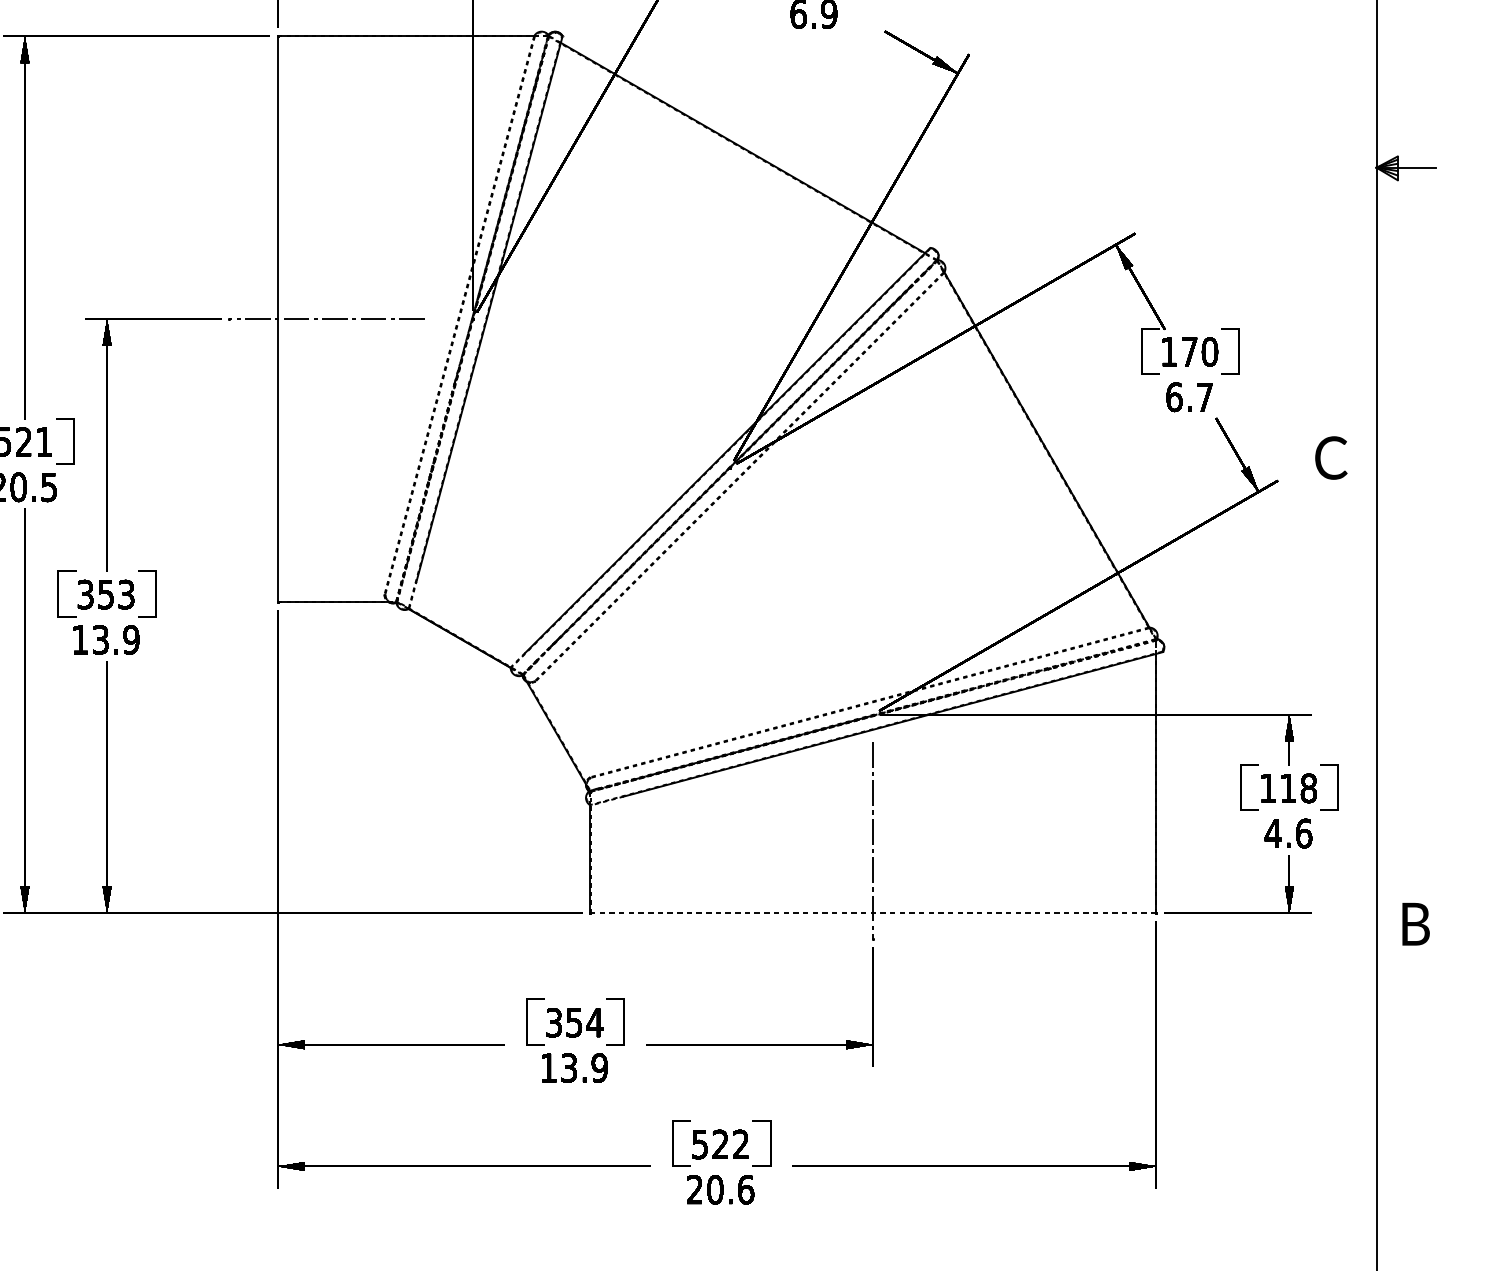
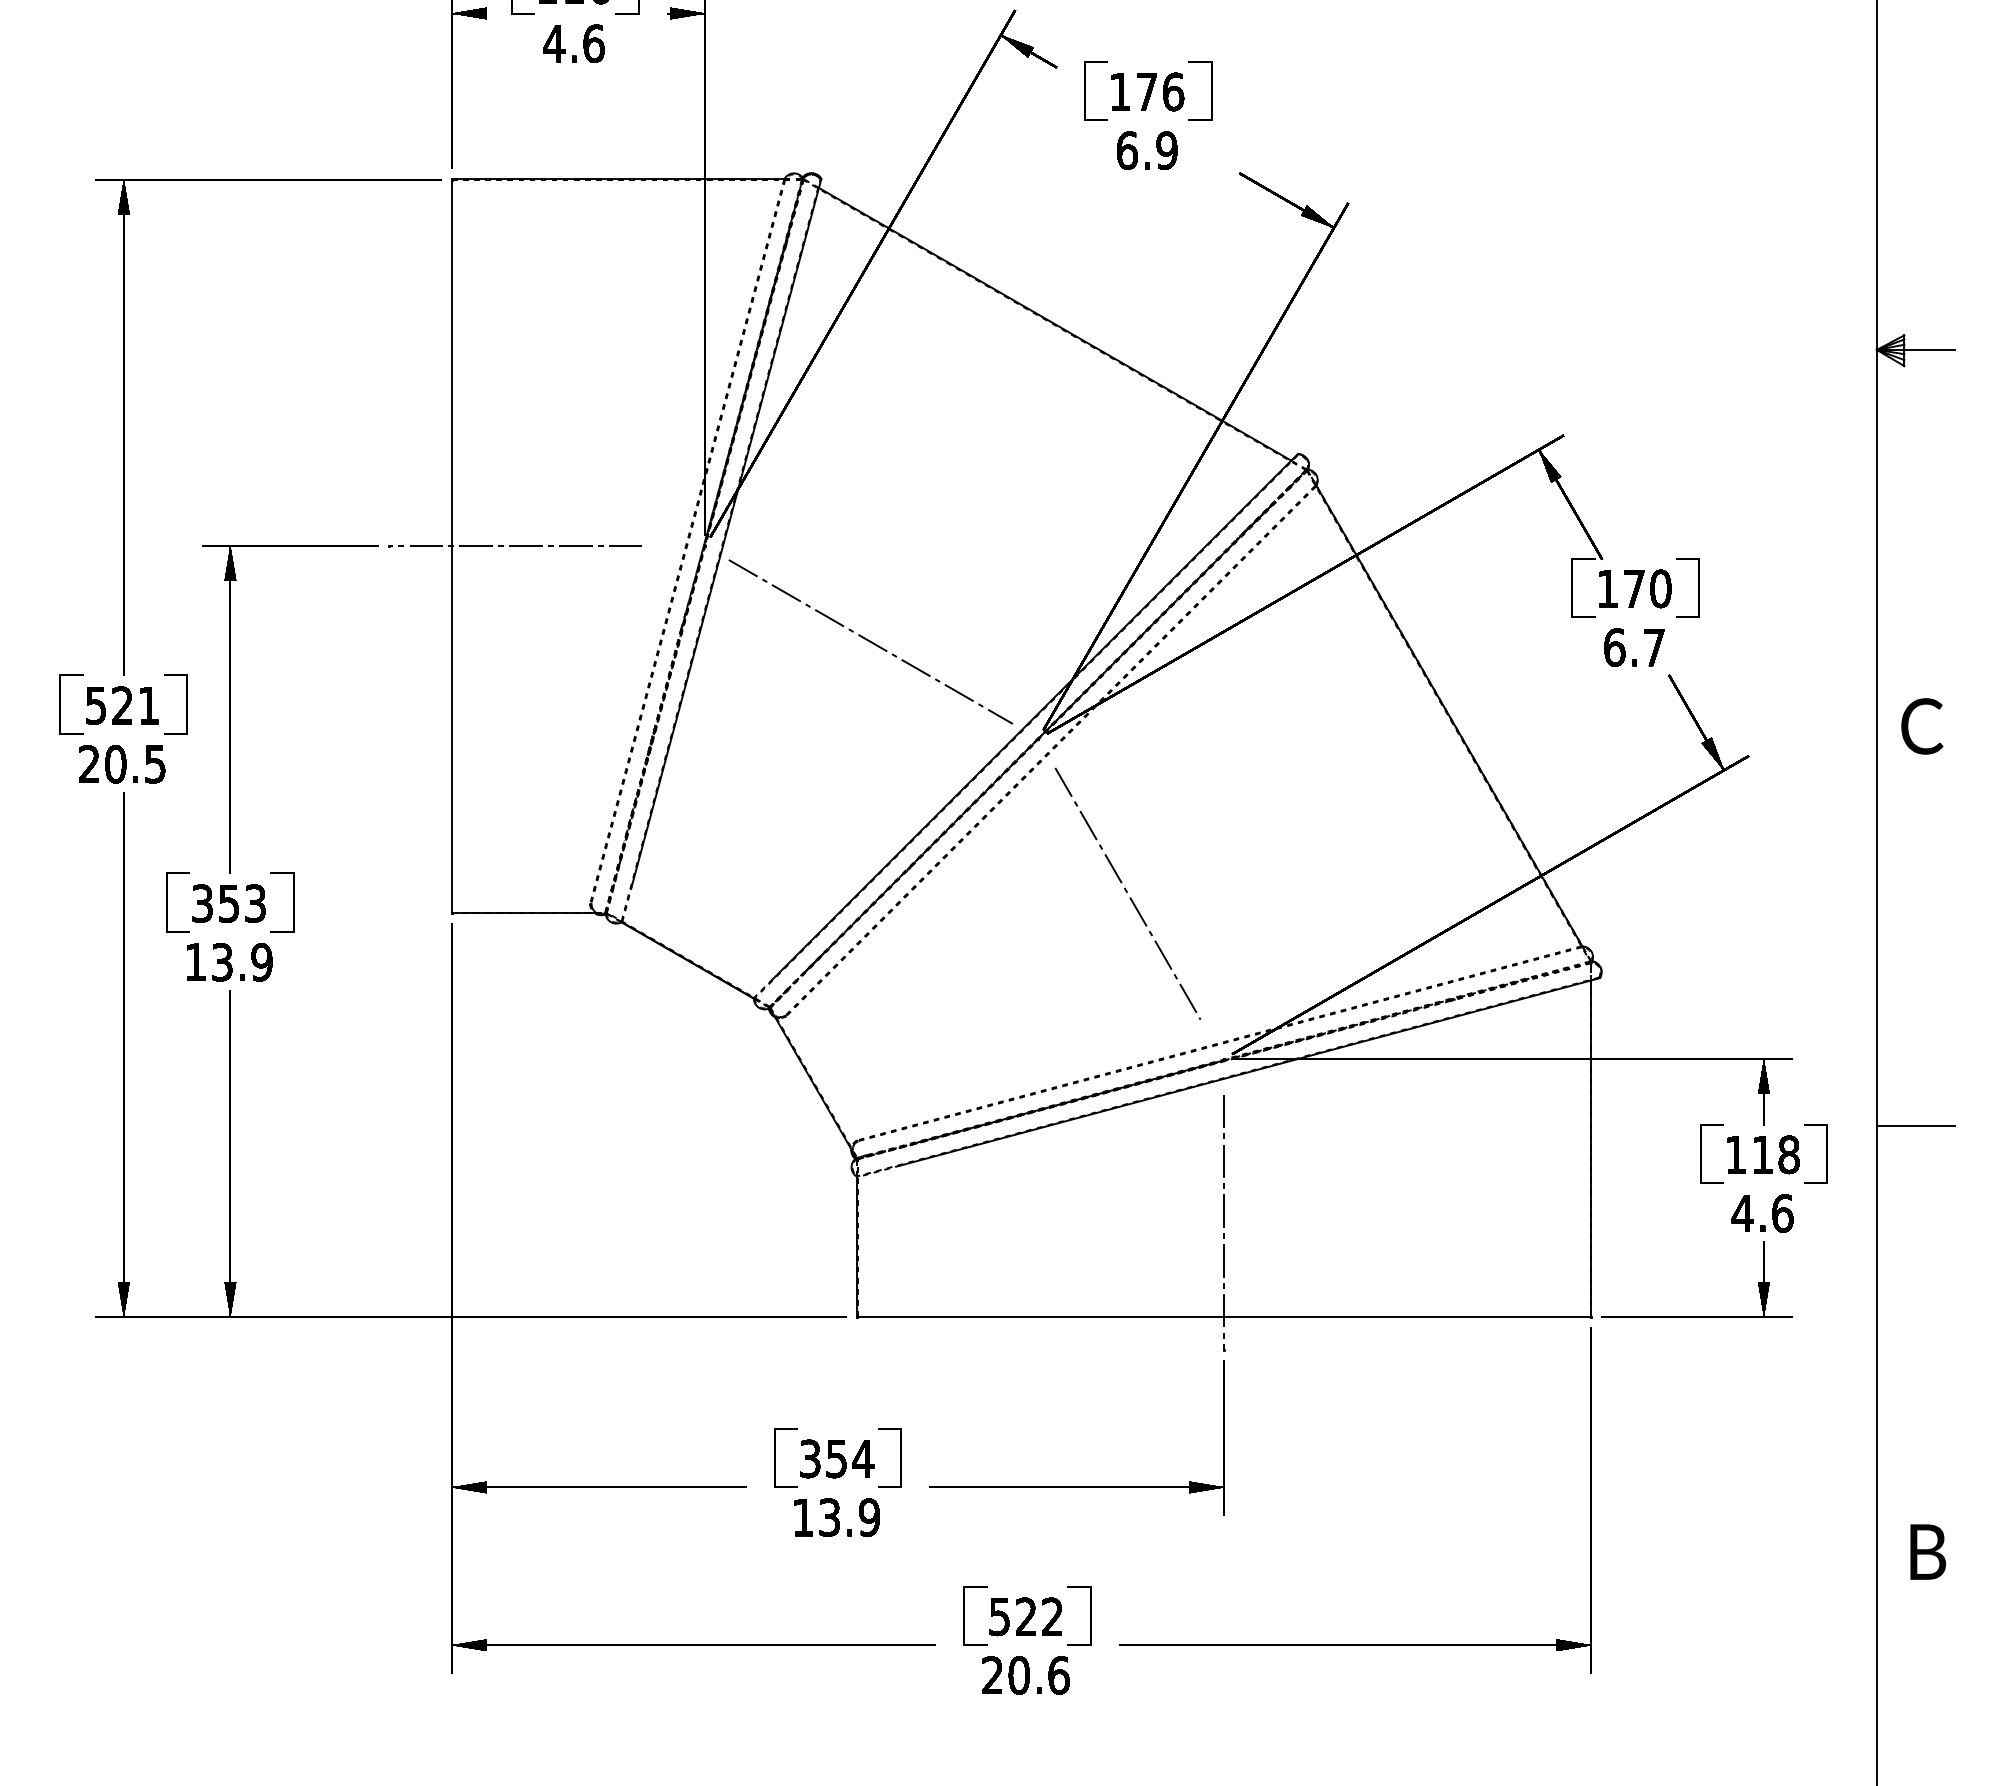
line: (600, 392) -> (870, 641), added
text: (1331, 458) -> (1922, 726), moved
line: (798, 586) -> (1127, 893), added
line: (1406, 766) -> (1915, 1126), added
line: (873, 912) -> (1224, 1316), dashed -> solid
text: (1416, 923) -> (1928, 1551), moved

